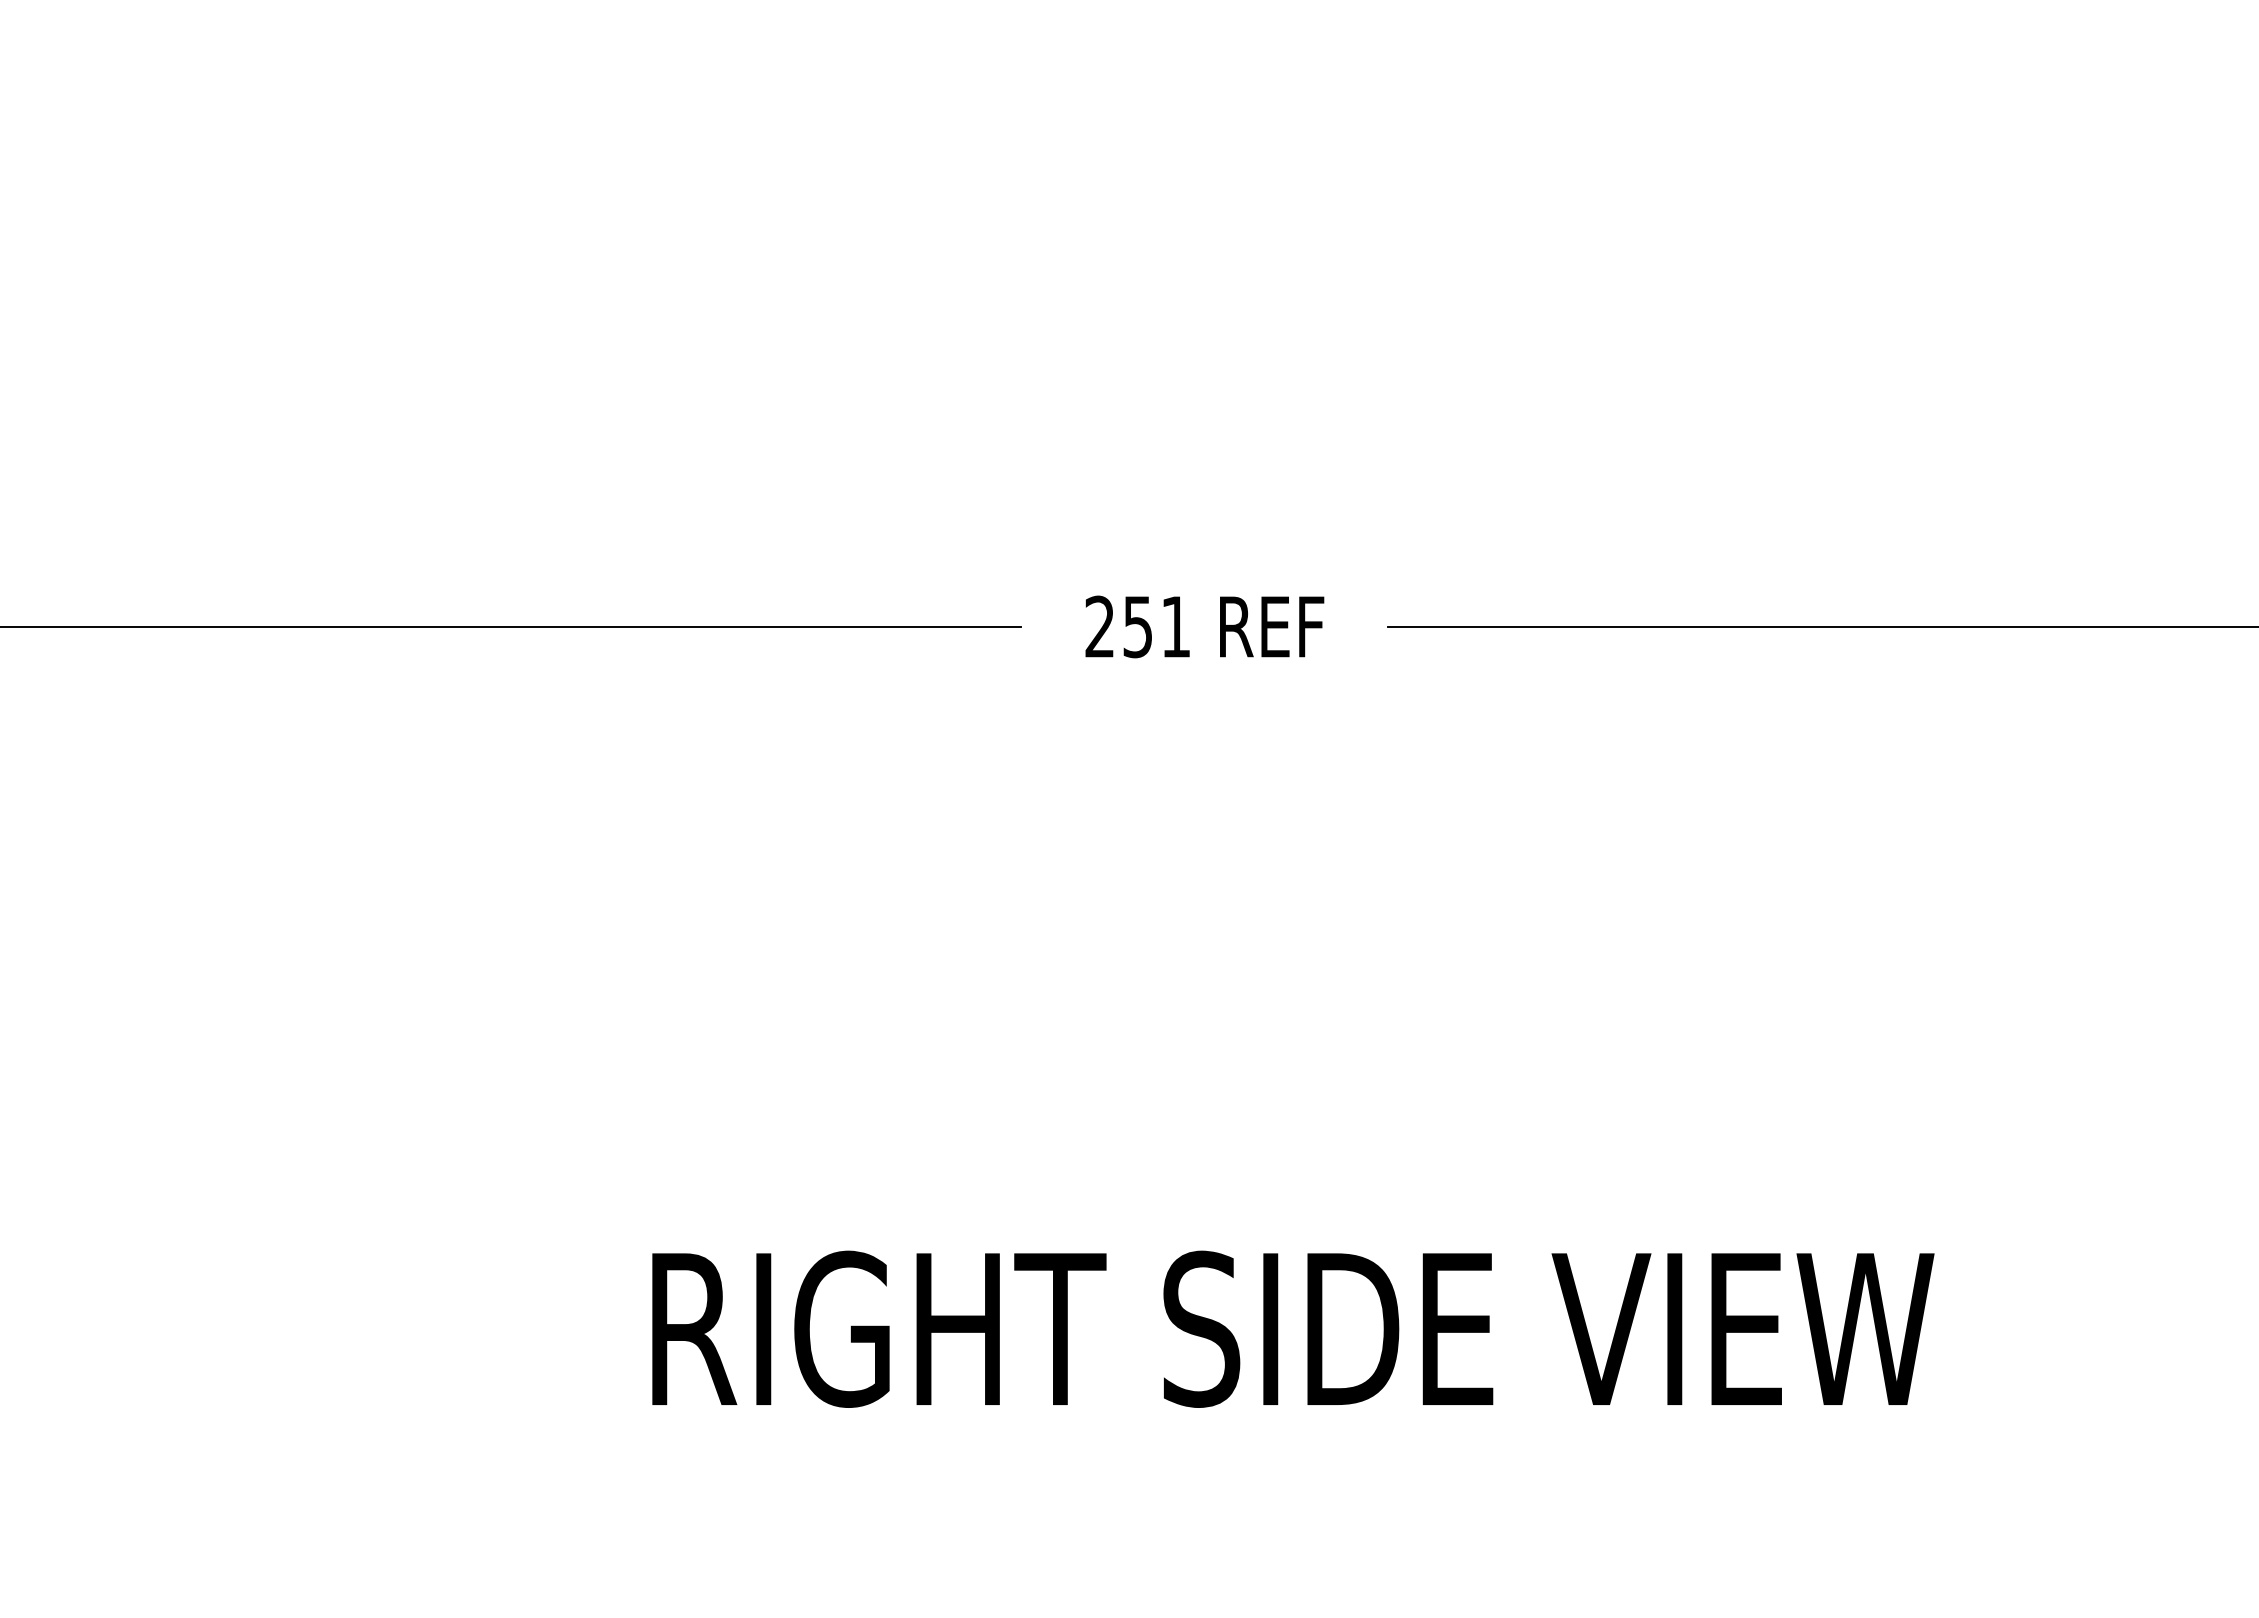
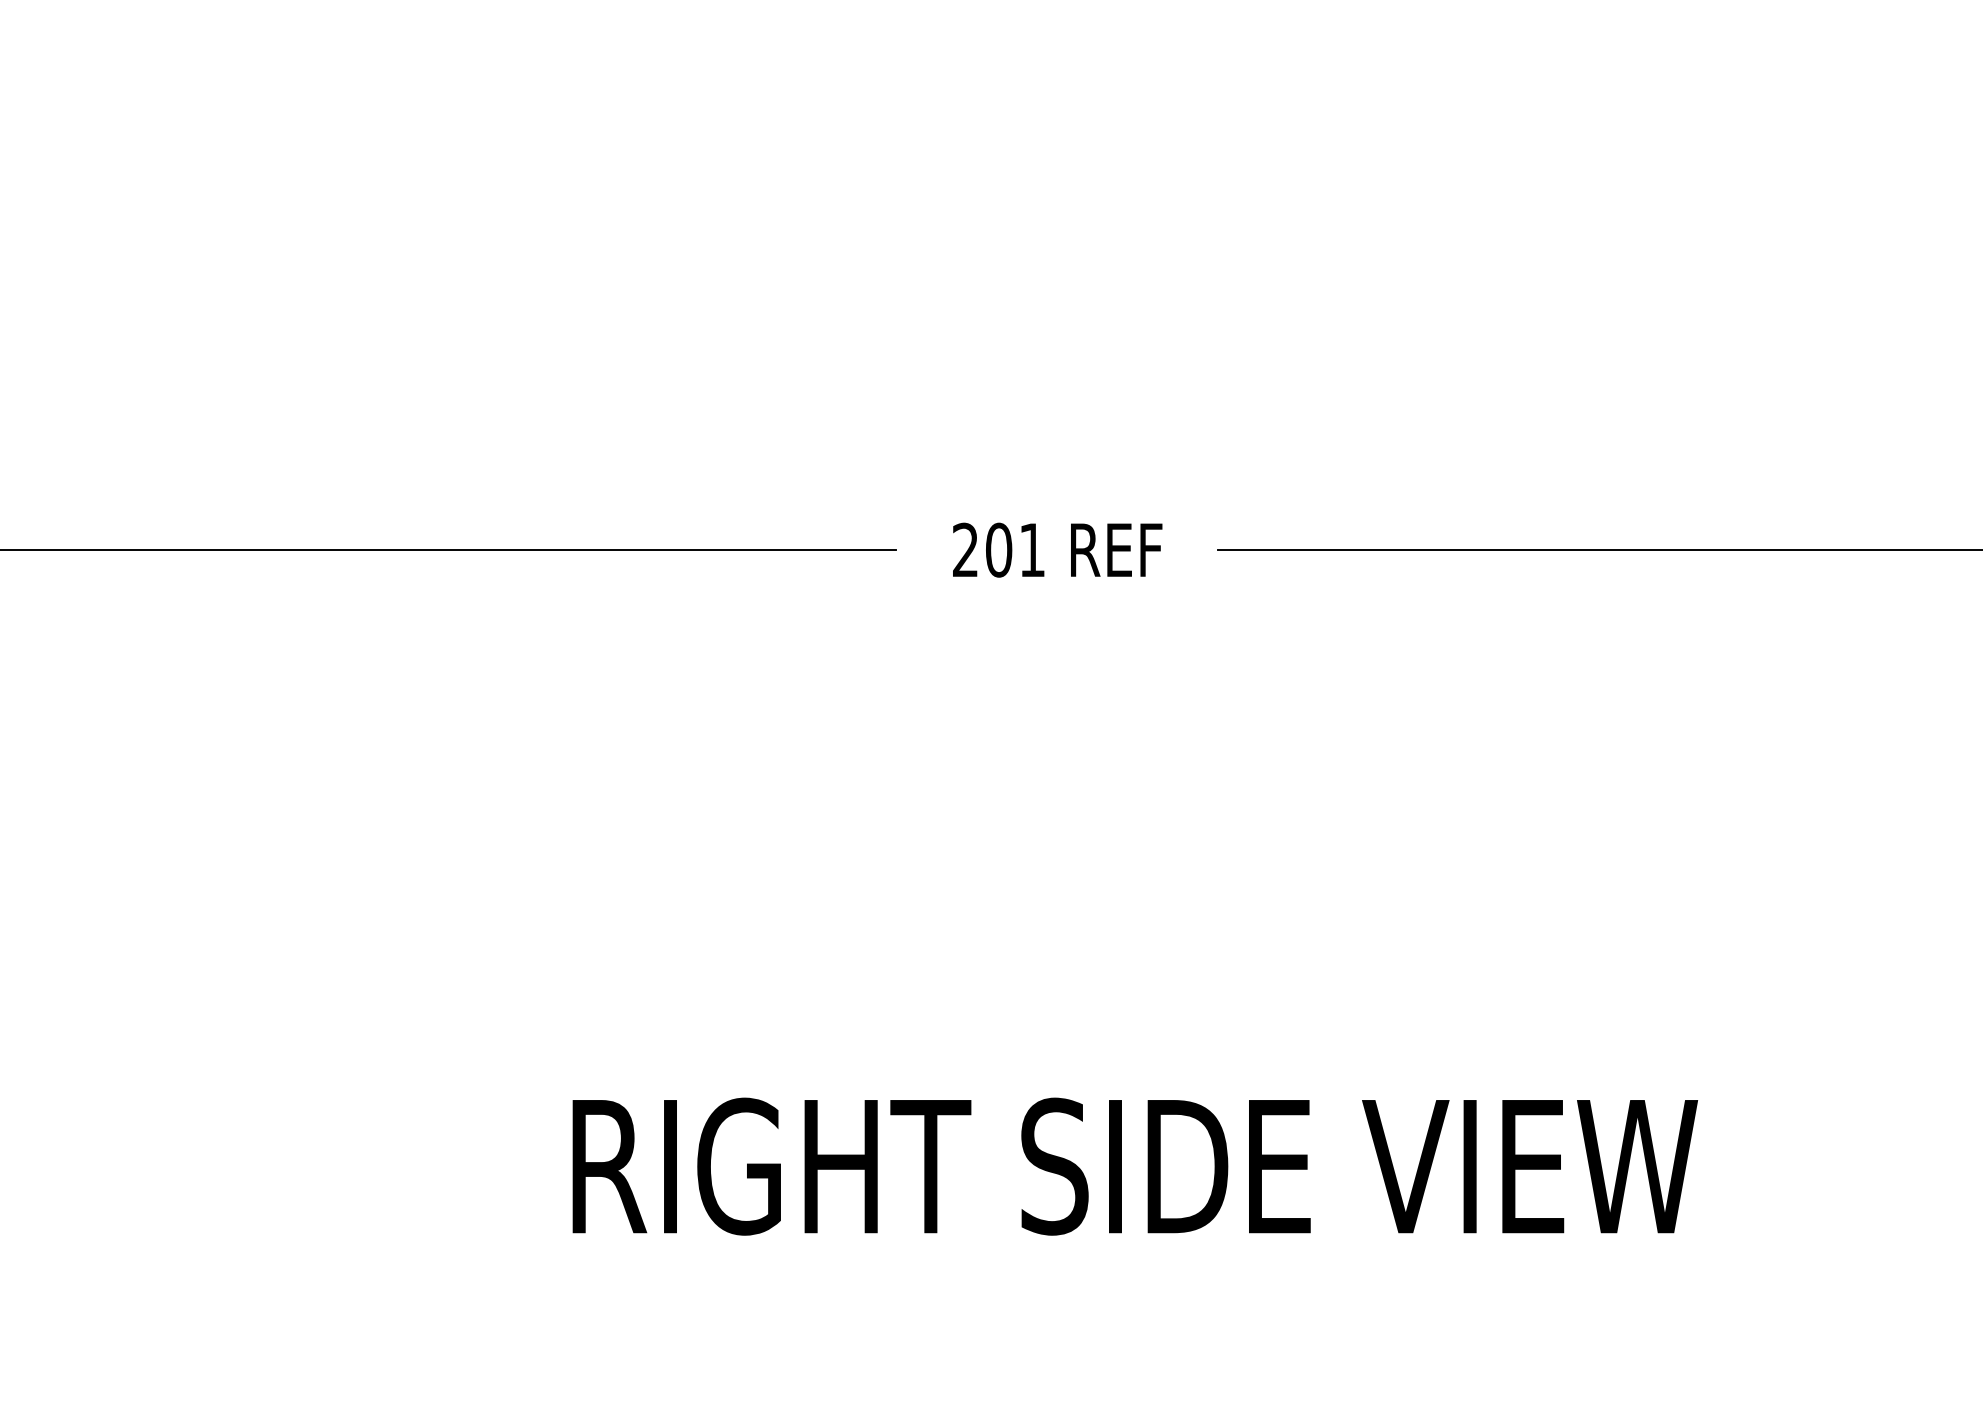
text: (1138, 626) -> (999, 549), 251 -> 201

